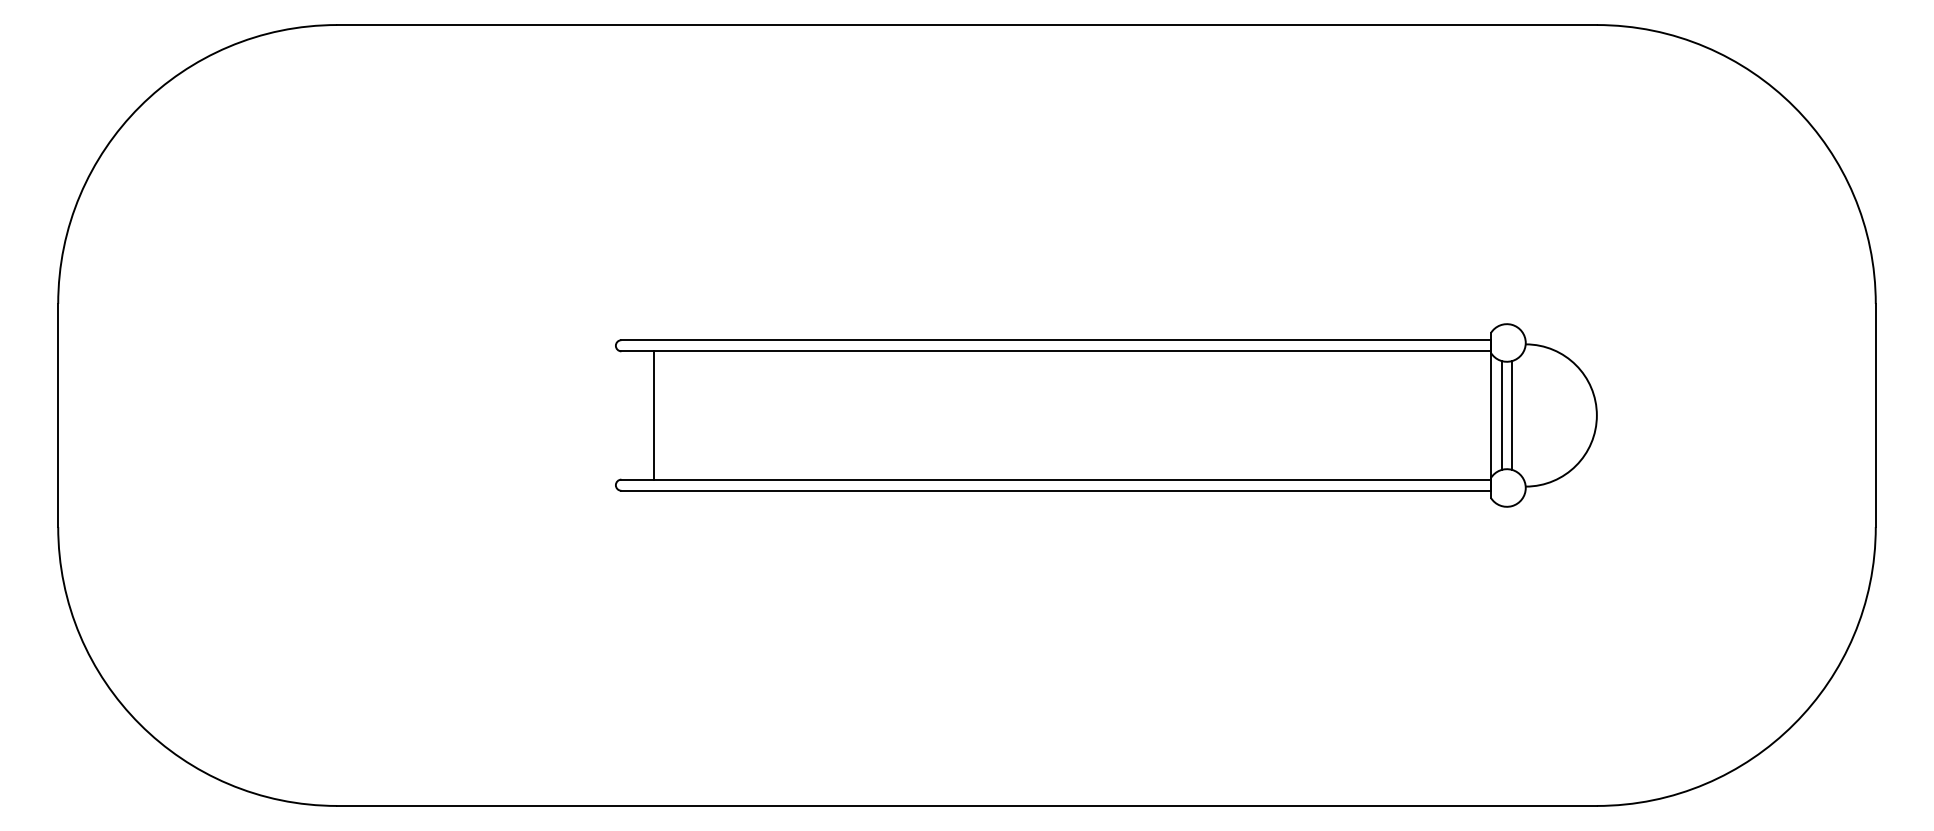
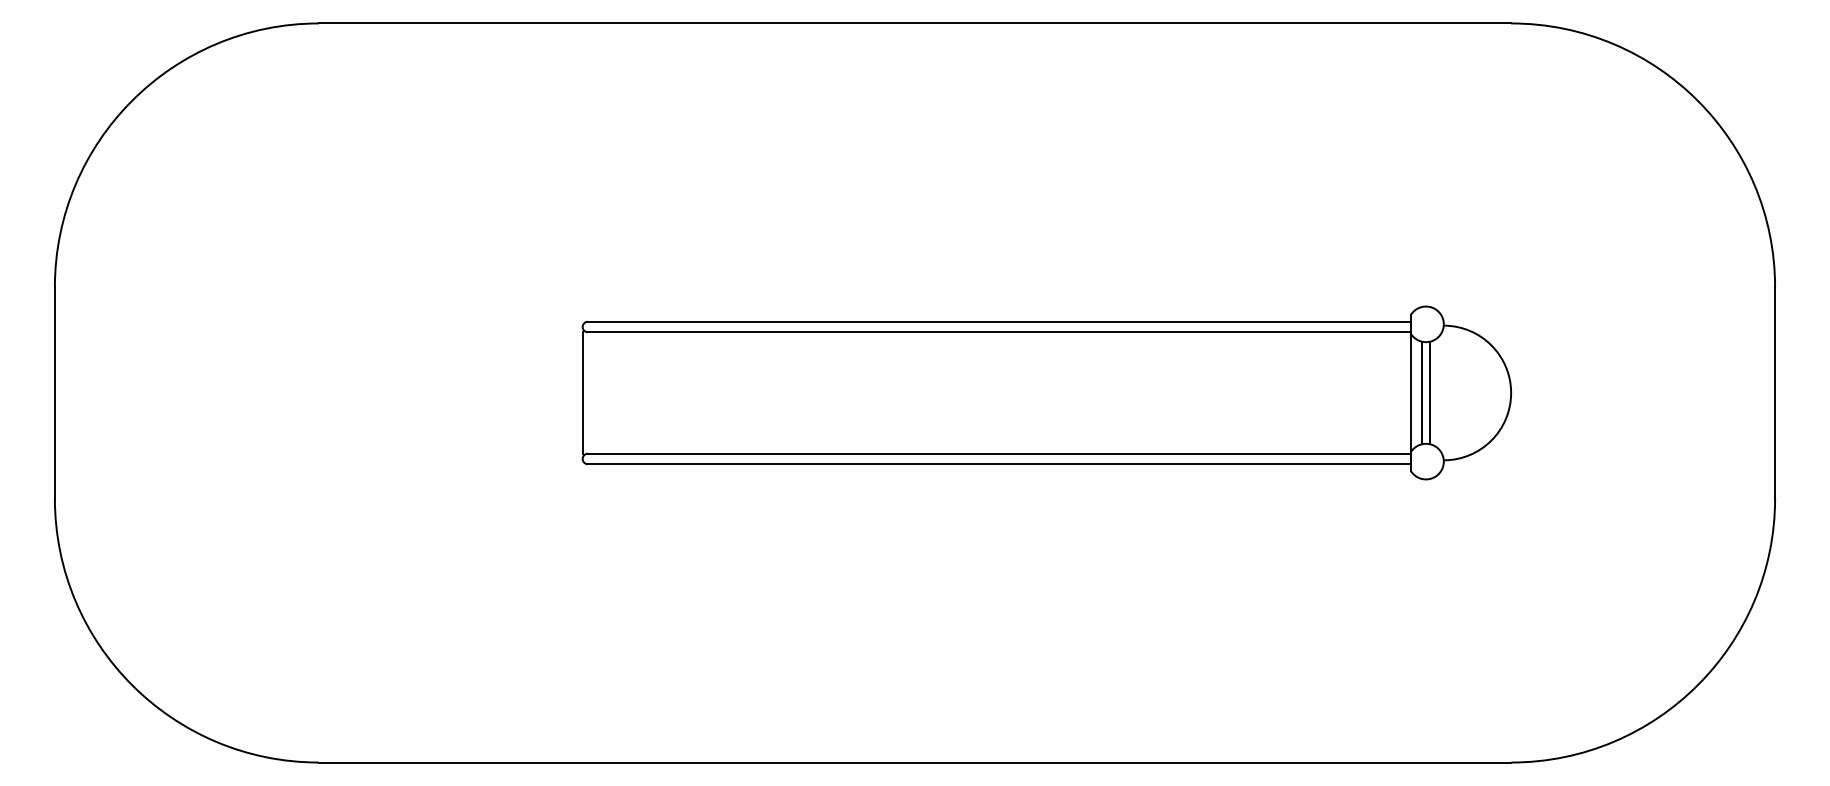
line: (653, 414) -> (582, 392), moved

